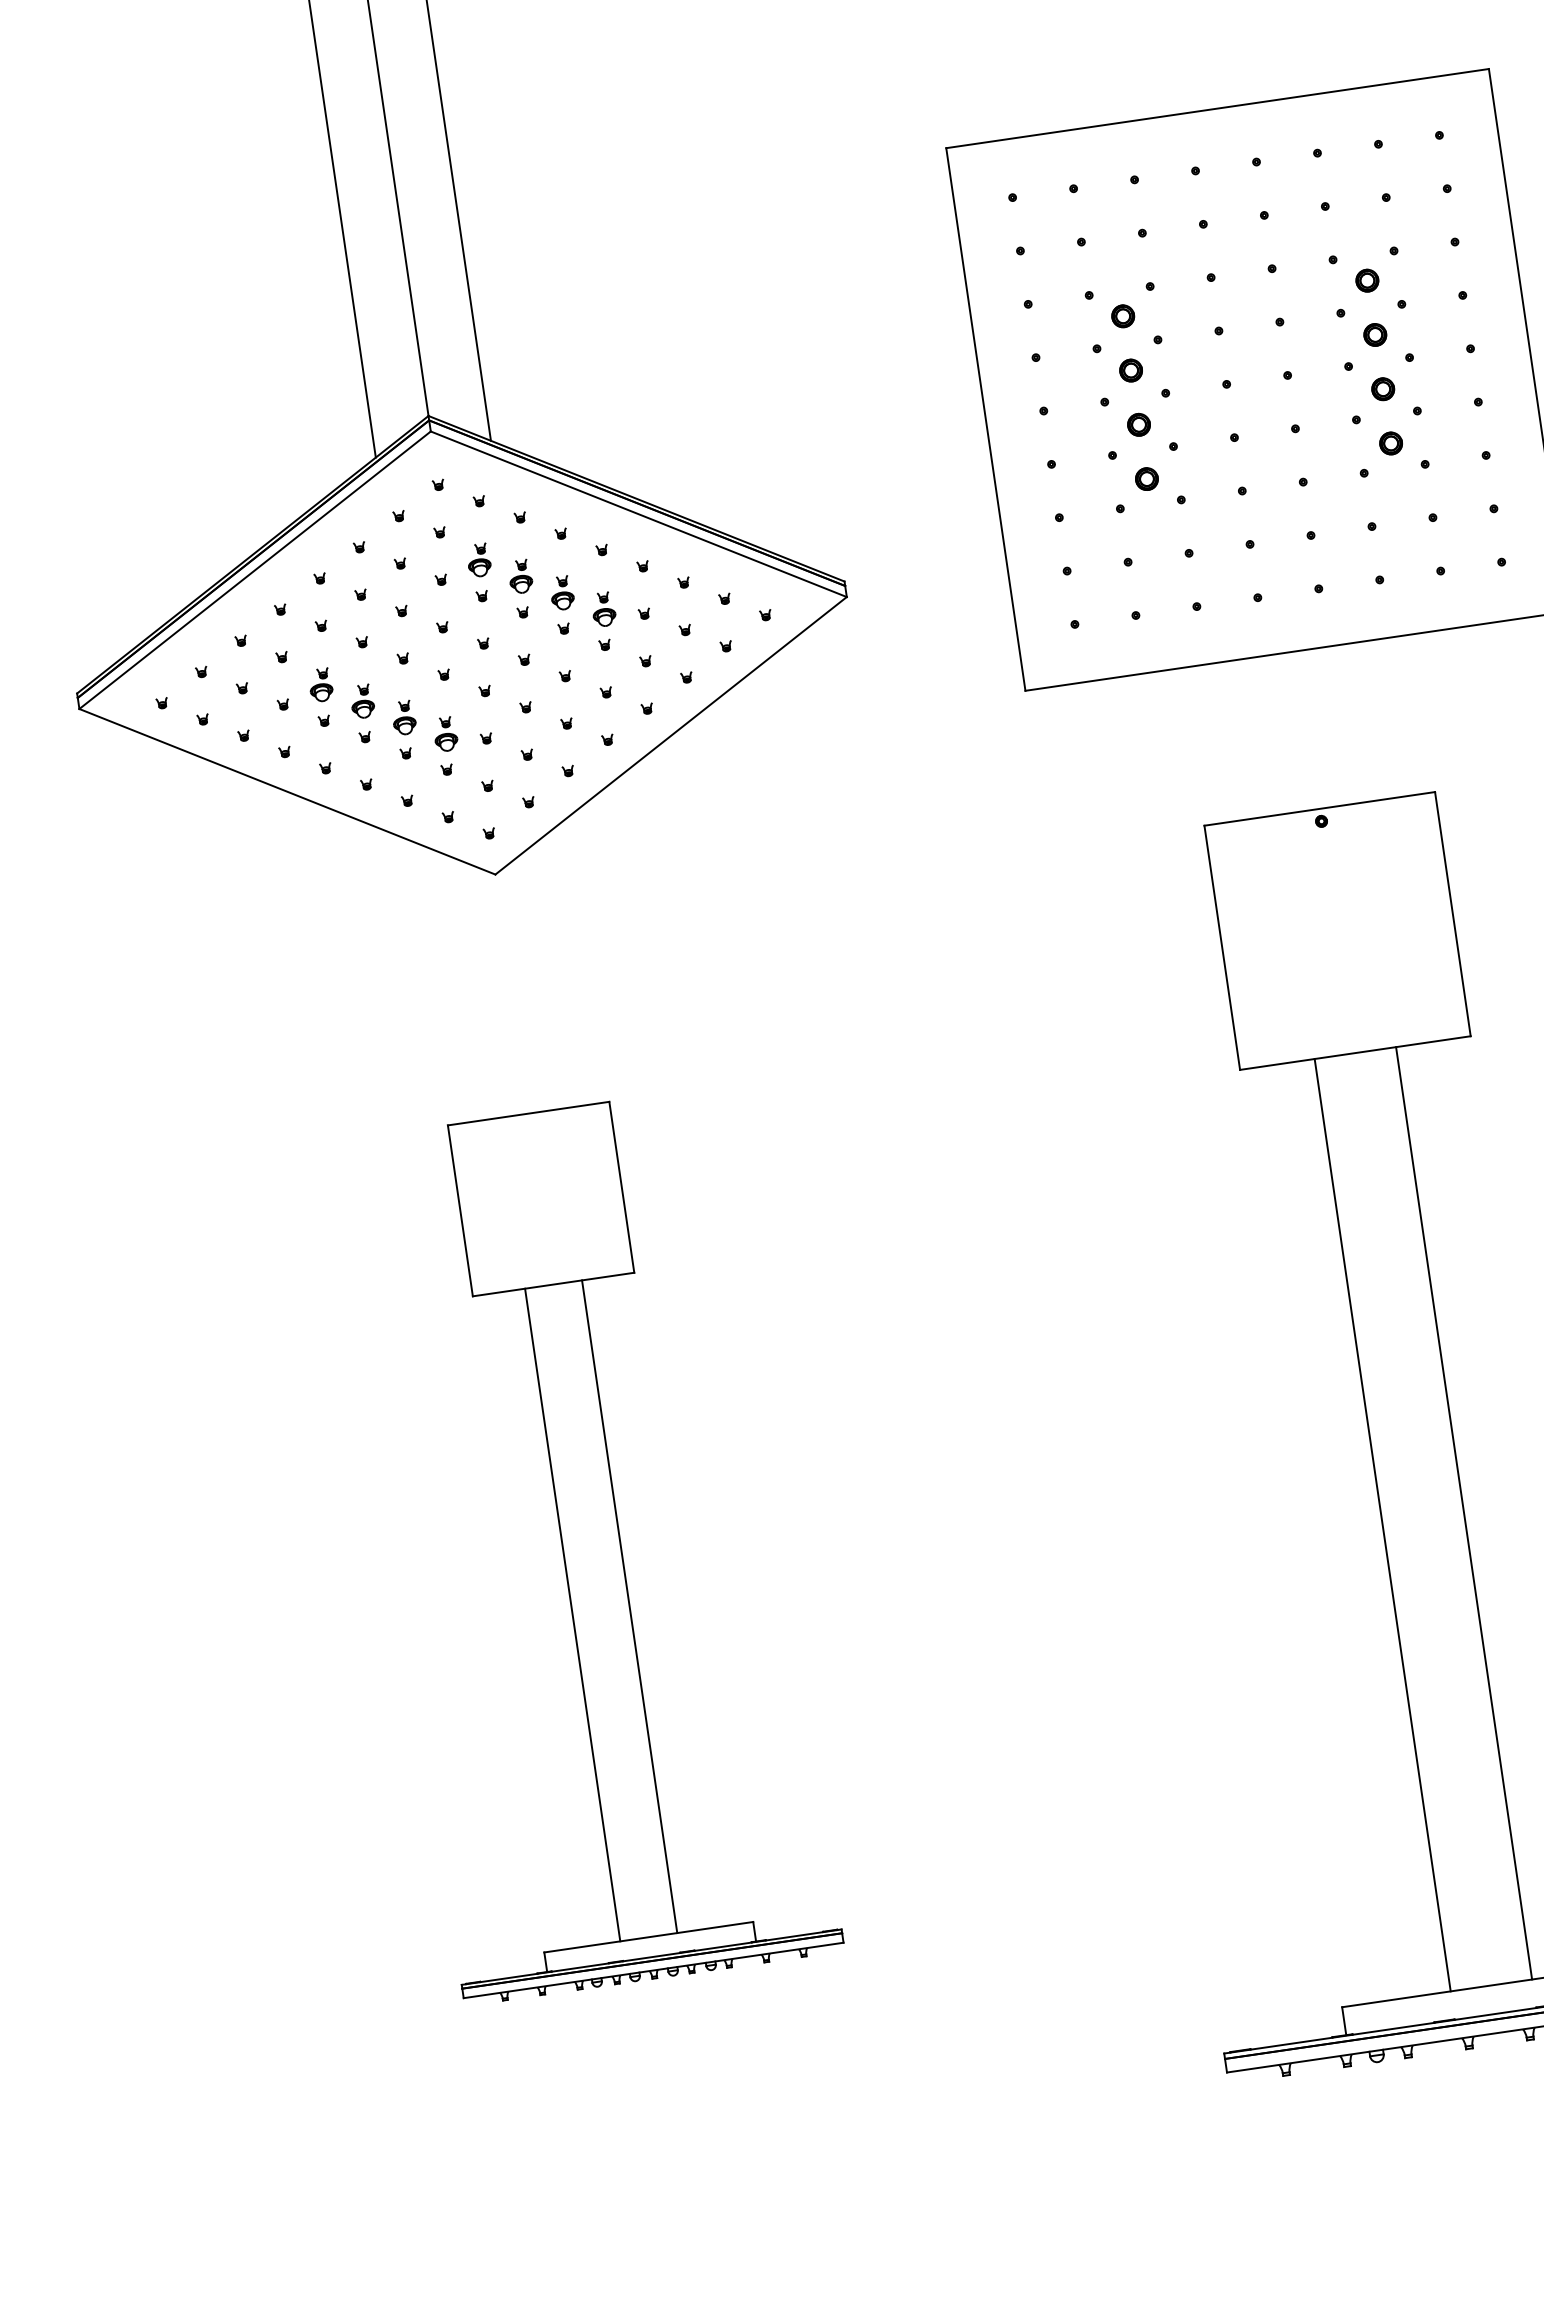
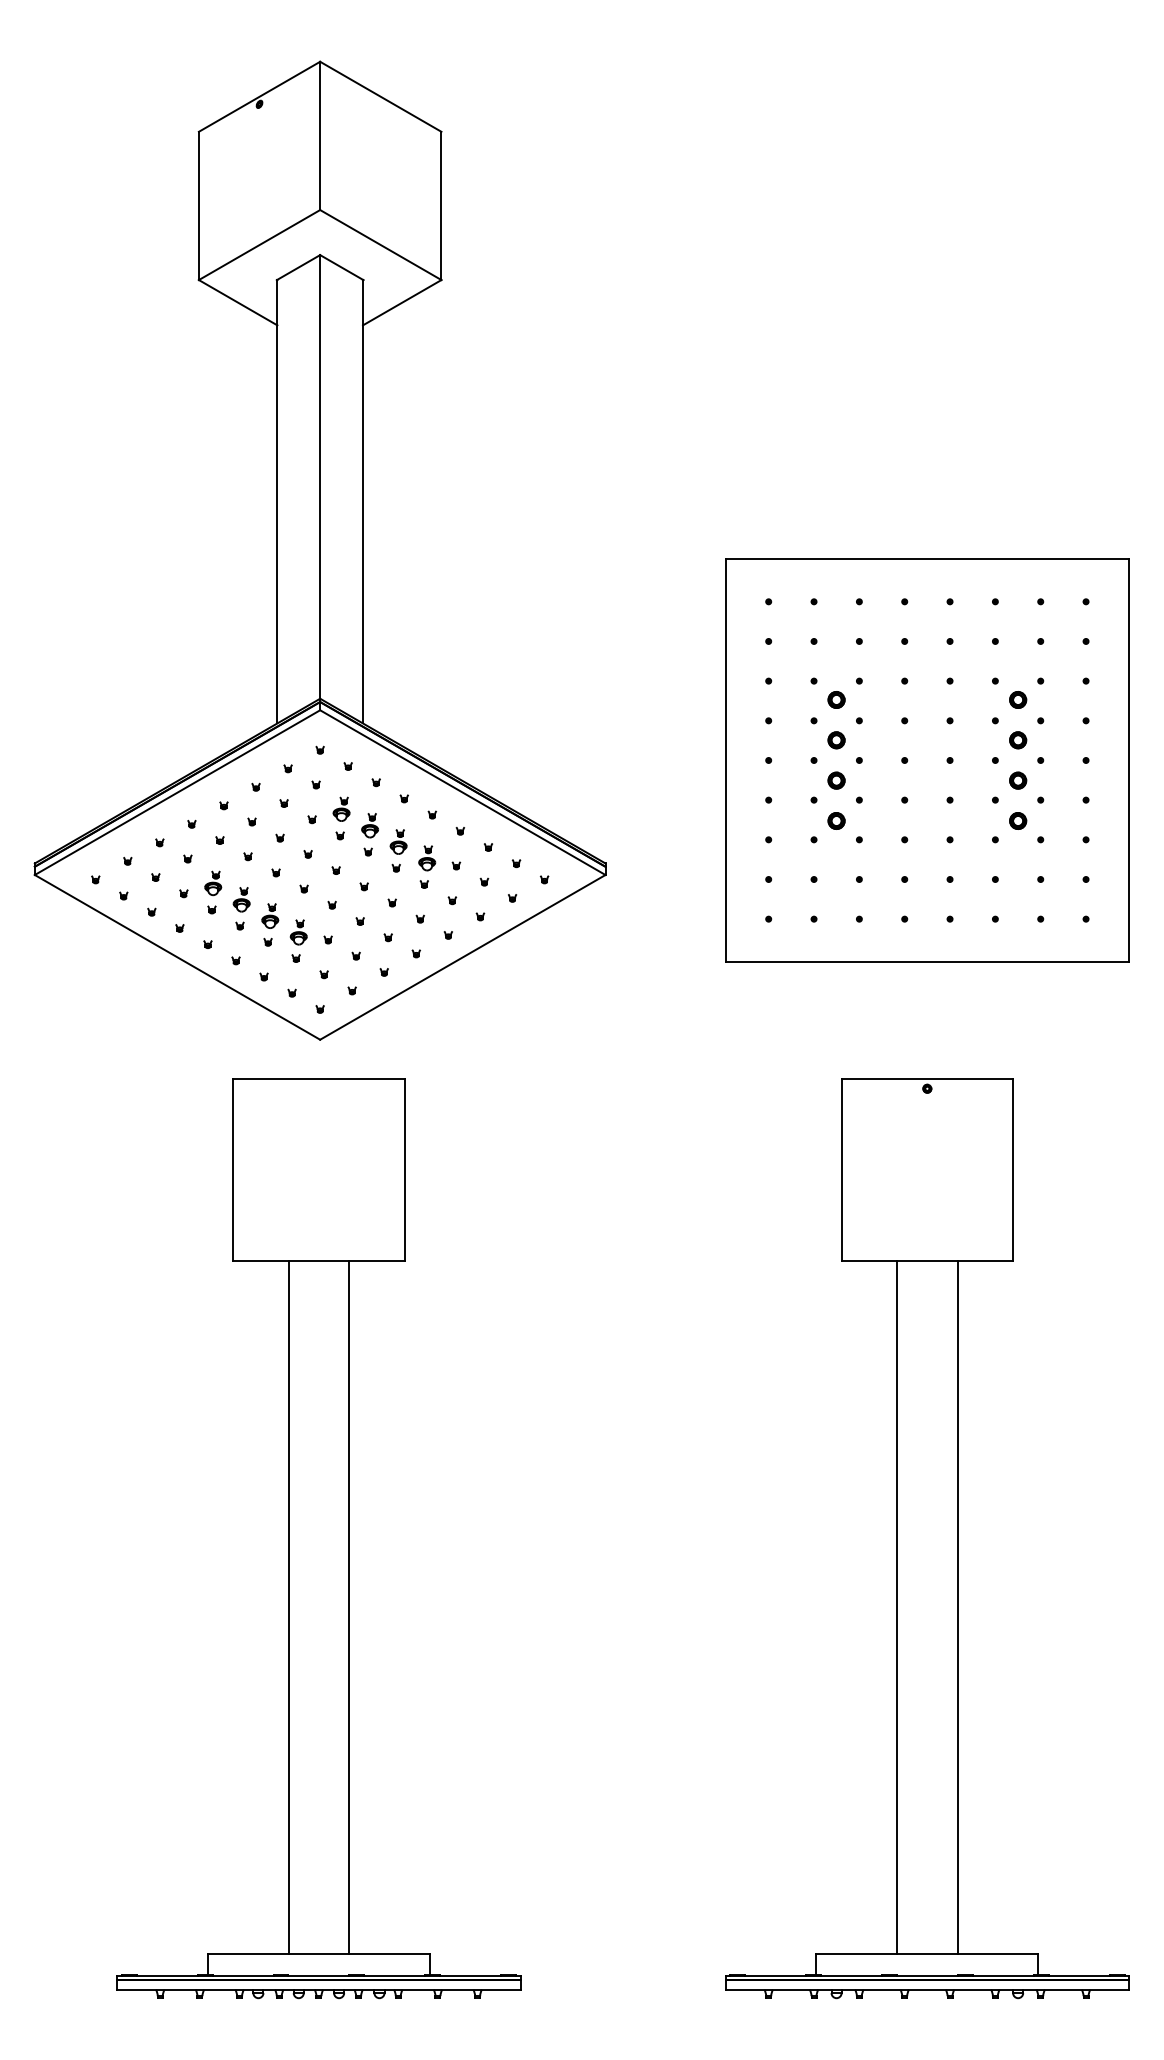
part: (591, 1545) -> (318, 1538), size x1.43

